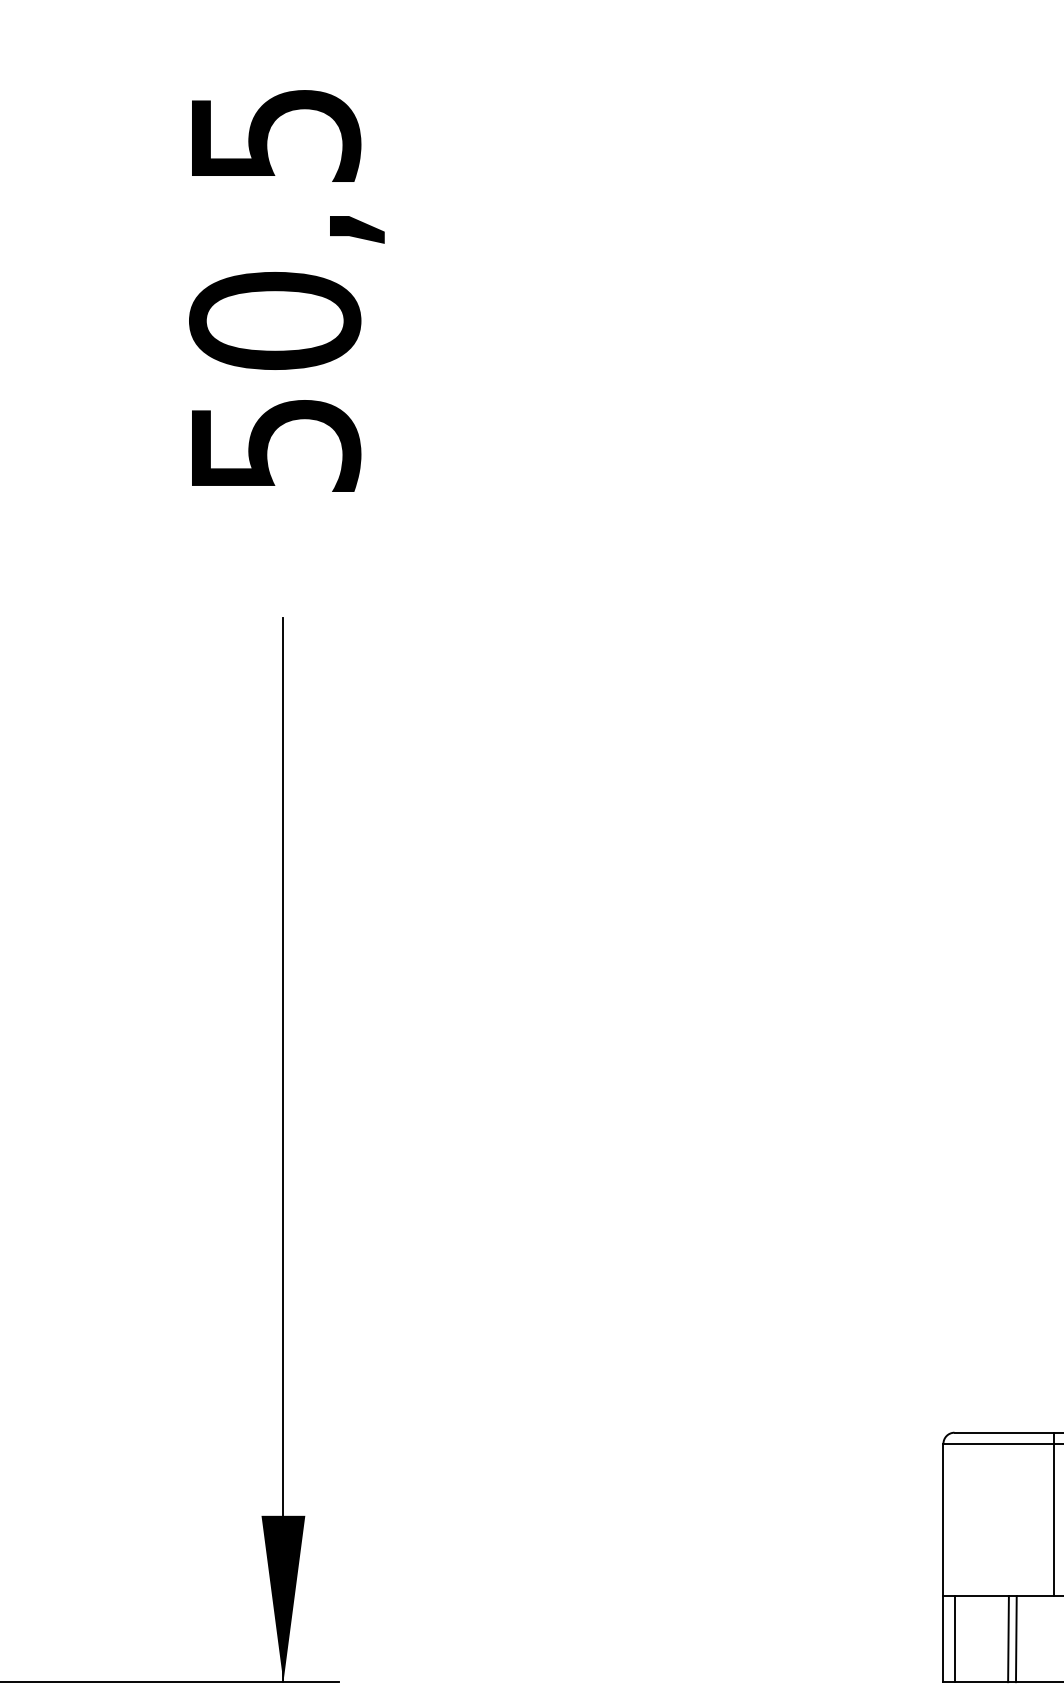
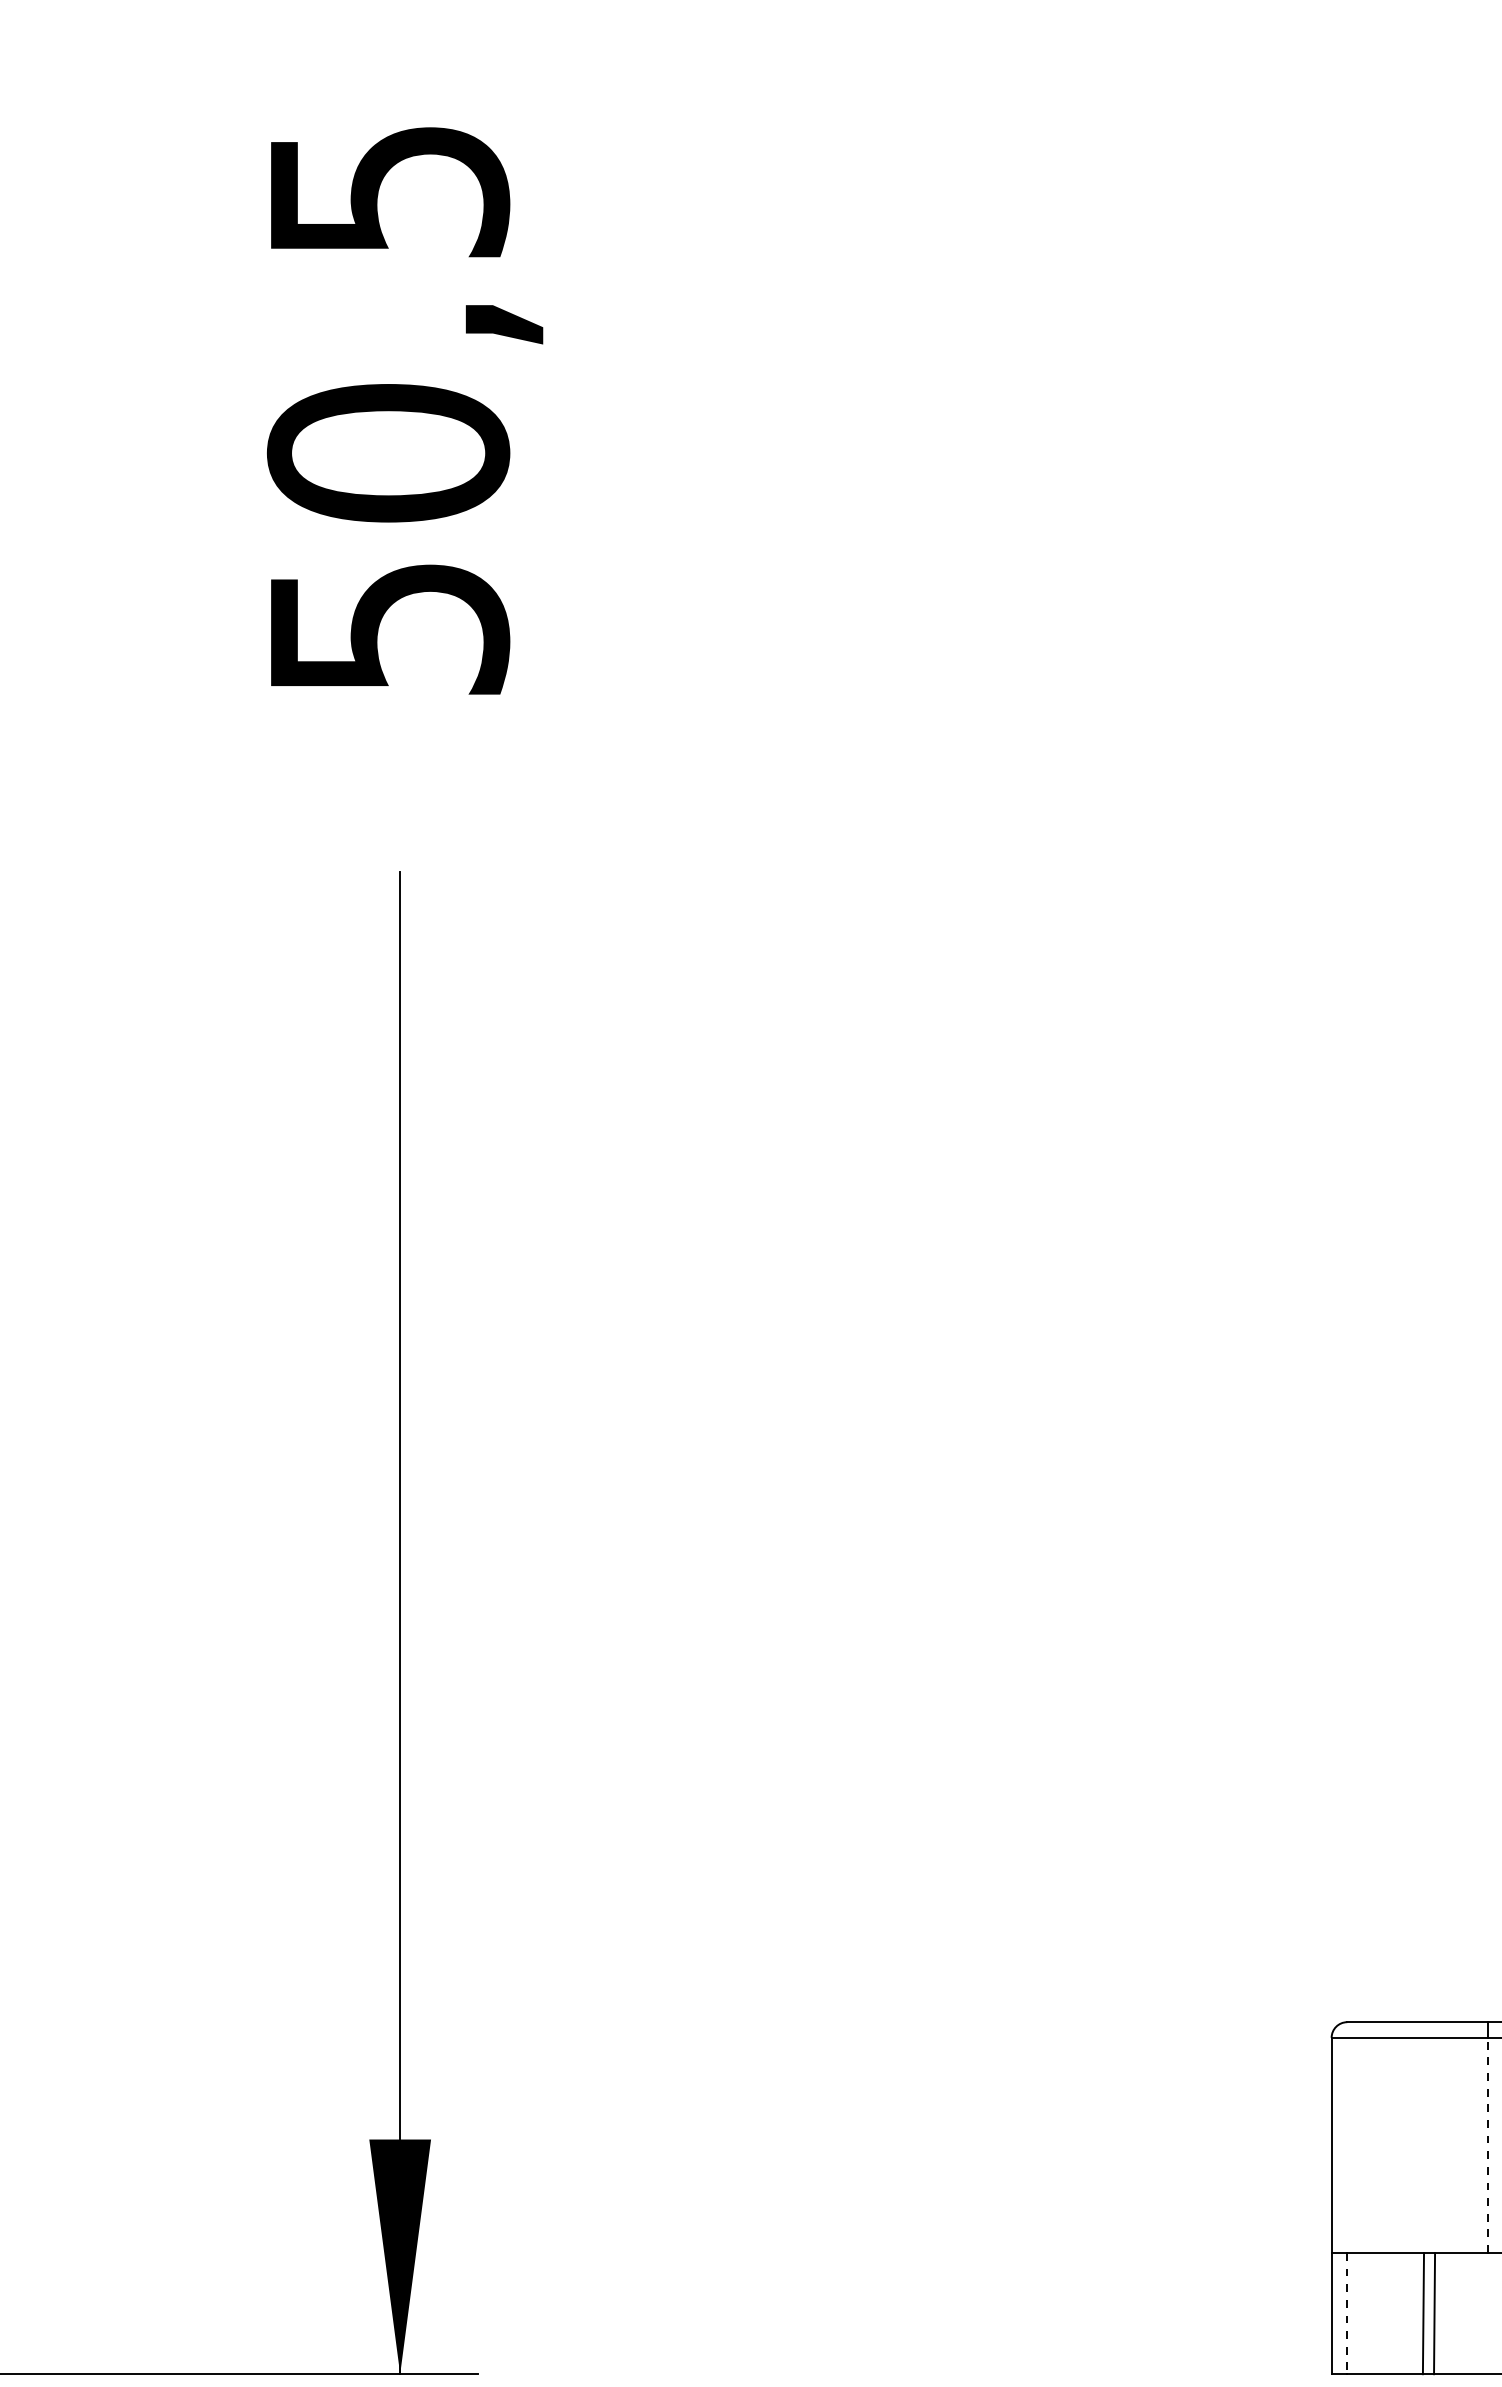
line: (1054, 1520) -> (1488, 2145), solid -> dashed
line: (954, 1639) -> (1347, 2313), solid -> dashed

